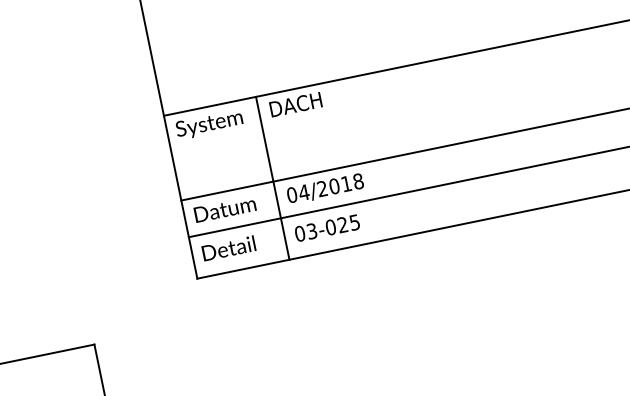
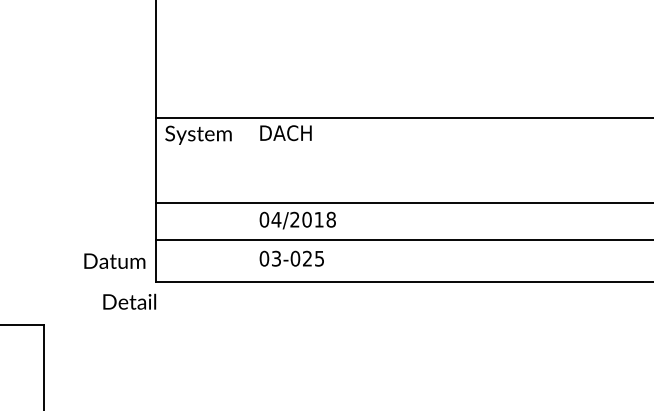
line: (272, 178) -> (248, 199), removed
text: (224, 208) -> (114, 260), moved
text: (228, 248) -> (129, 301), moved

